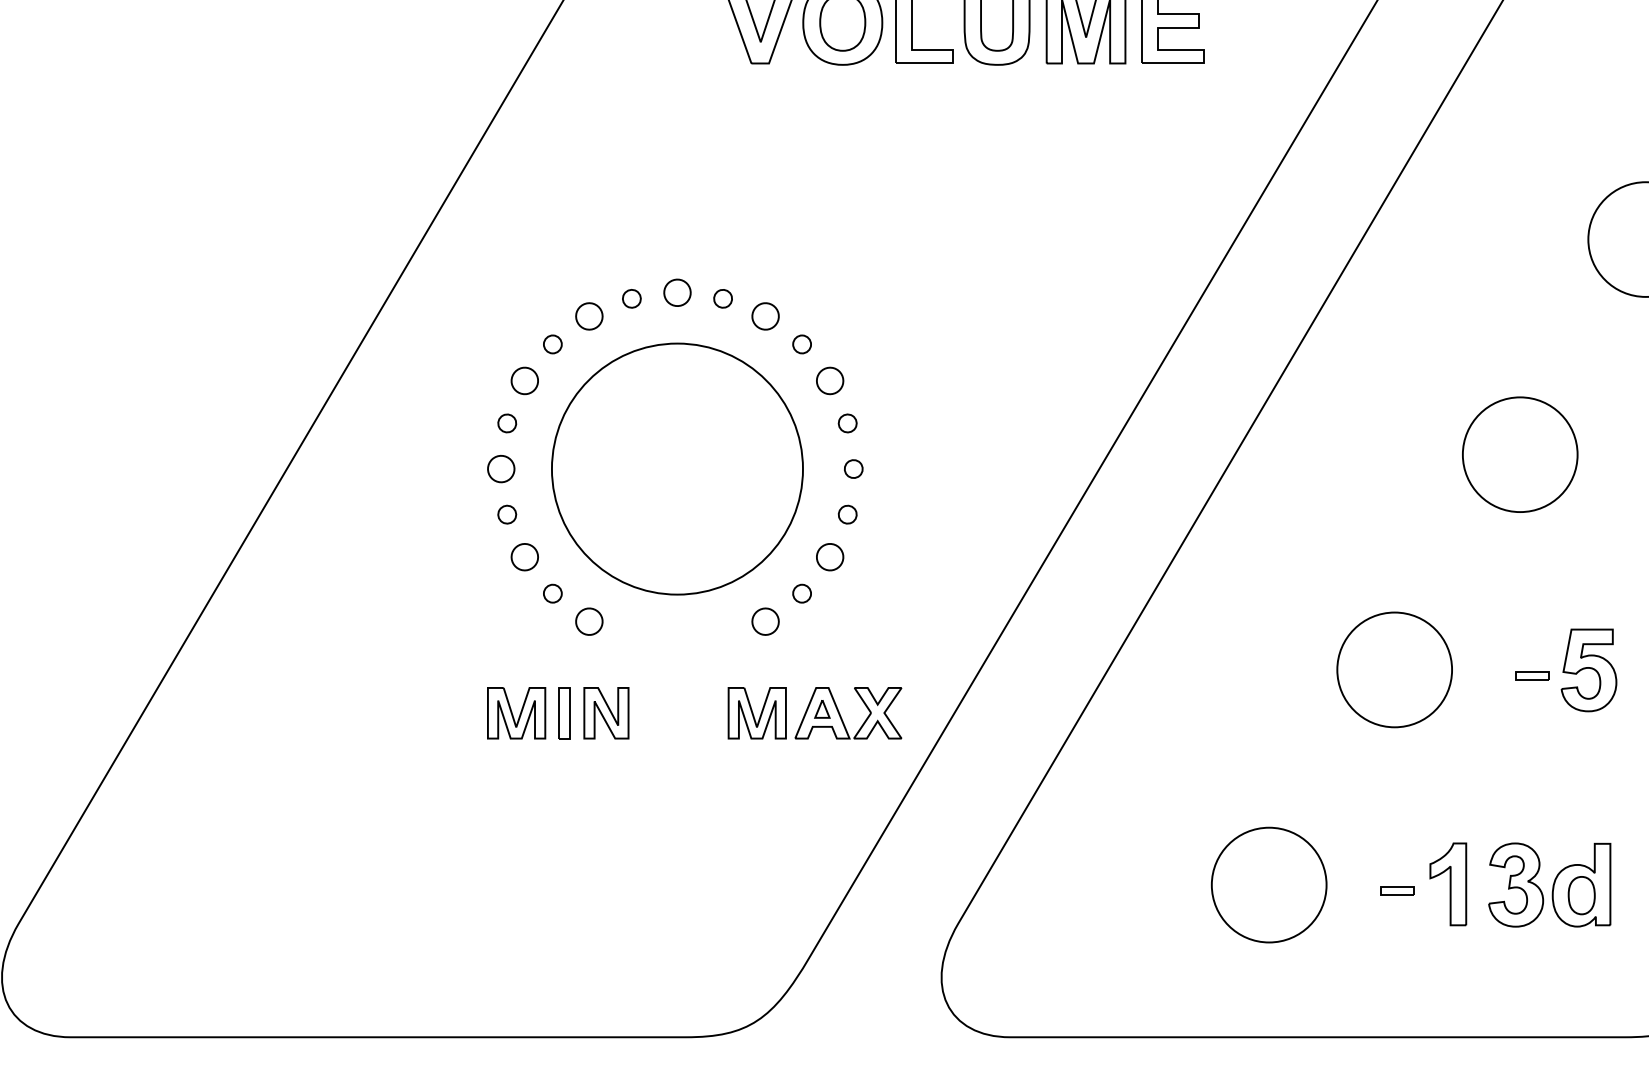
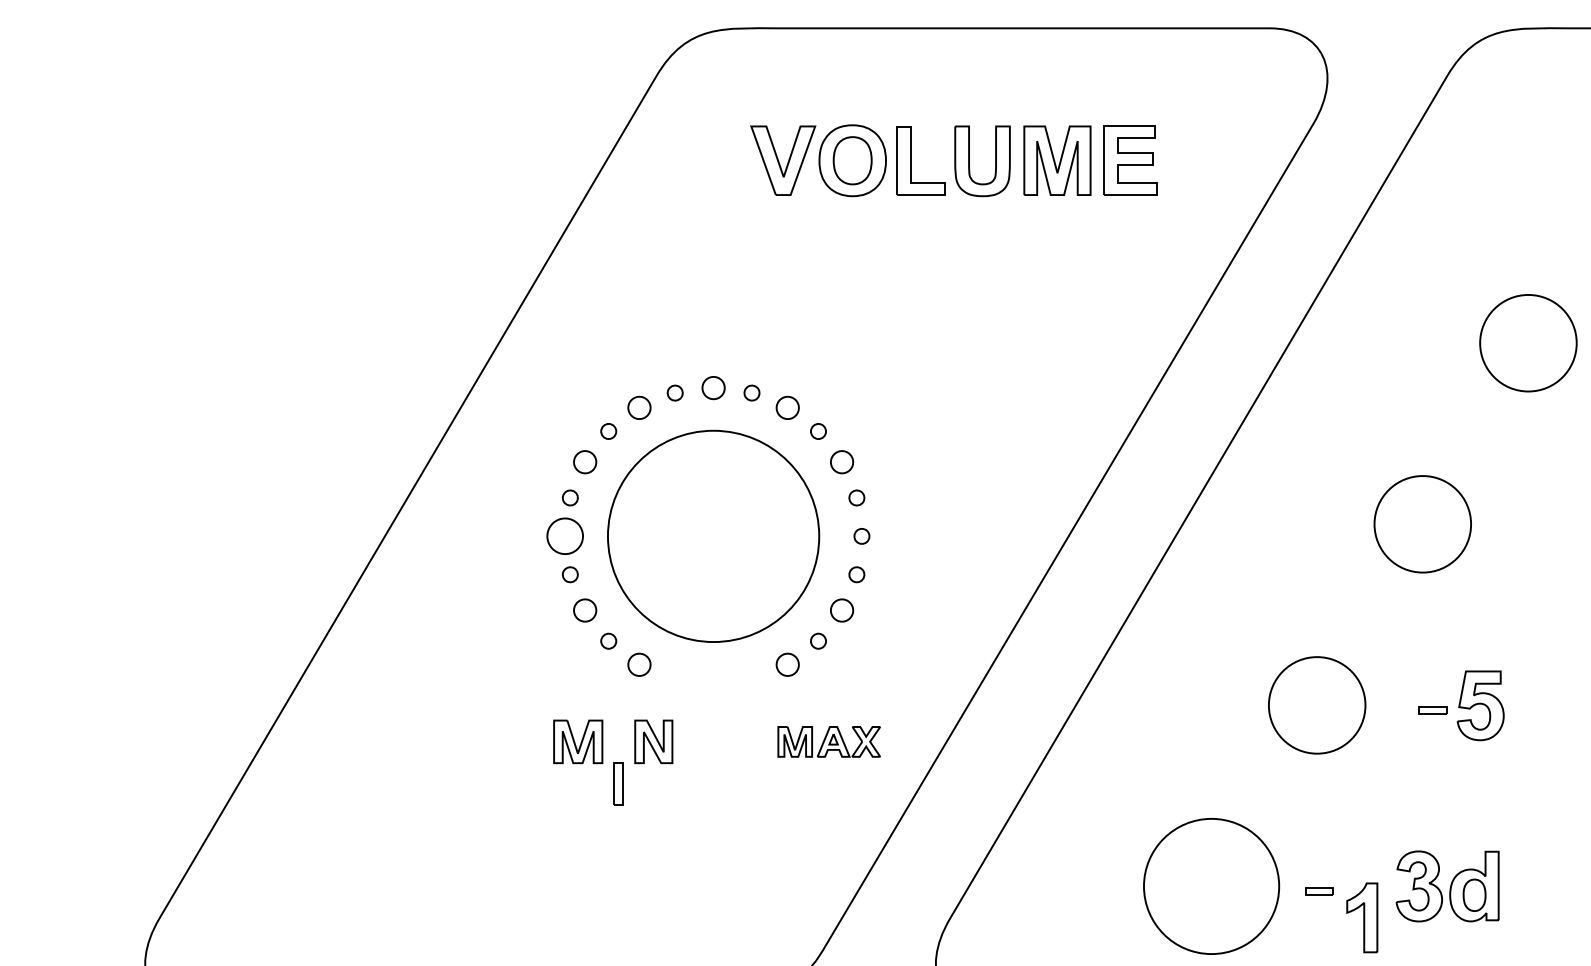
part: (501, 469) -> (565, 536), size x1.6
part: (564, 712) -> (618, 783), moved
part: (814, 712) -> (828, 741), size x0.7
part: (1448, 883) -> (1362, 917), moved
part: (1269, 885) -> (1211, 886), size x1.4

